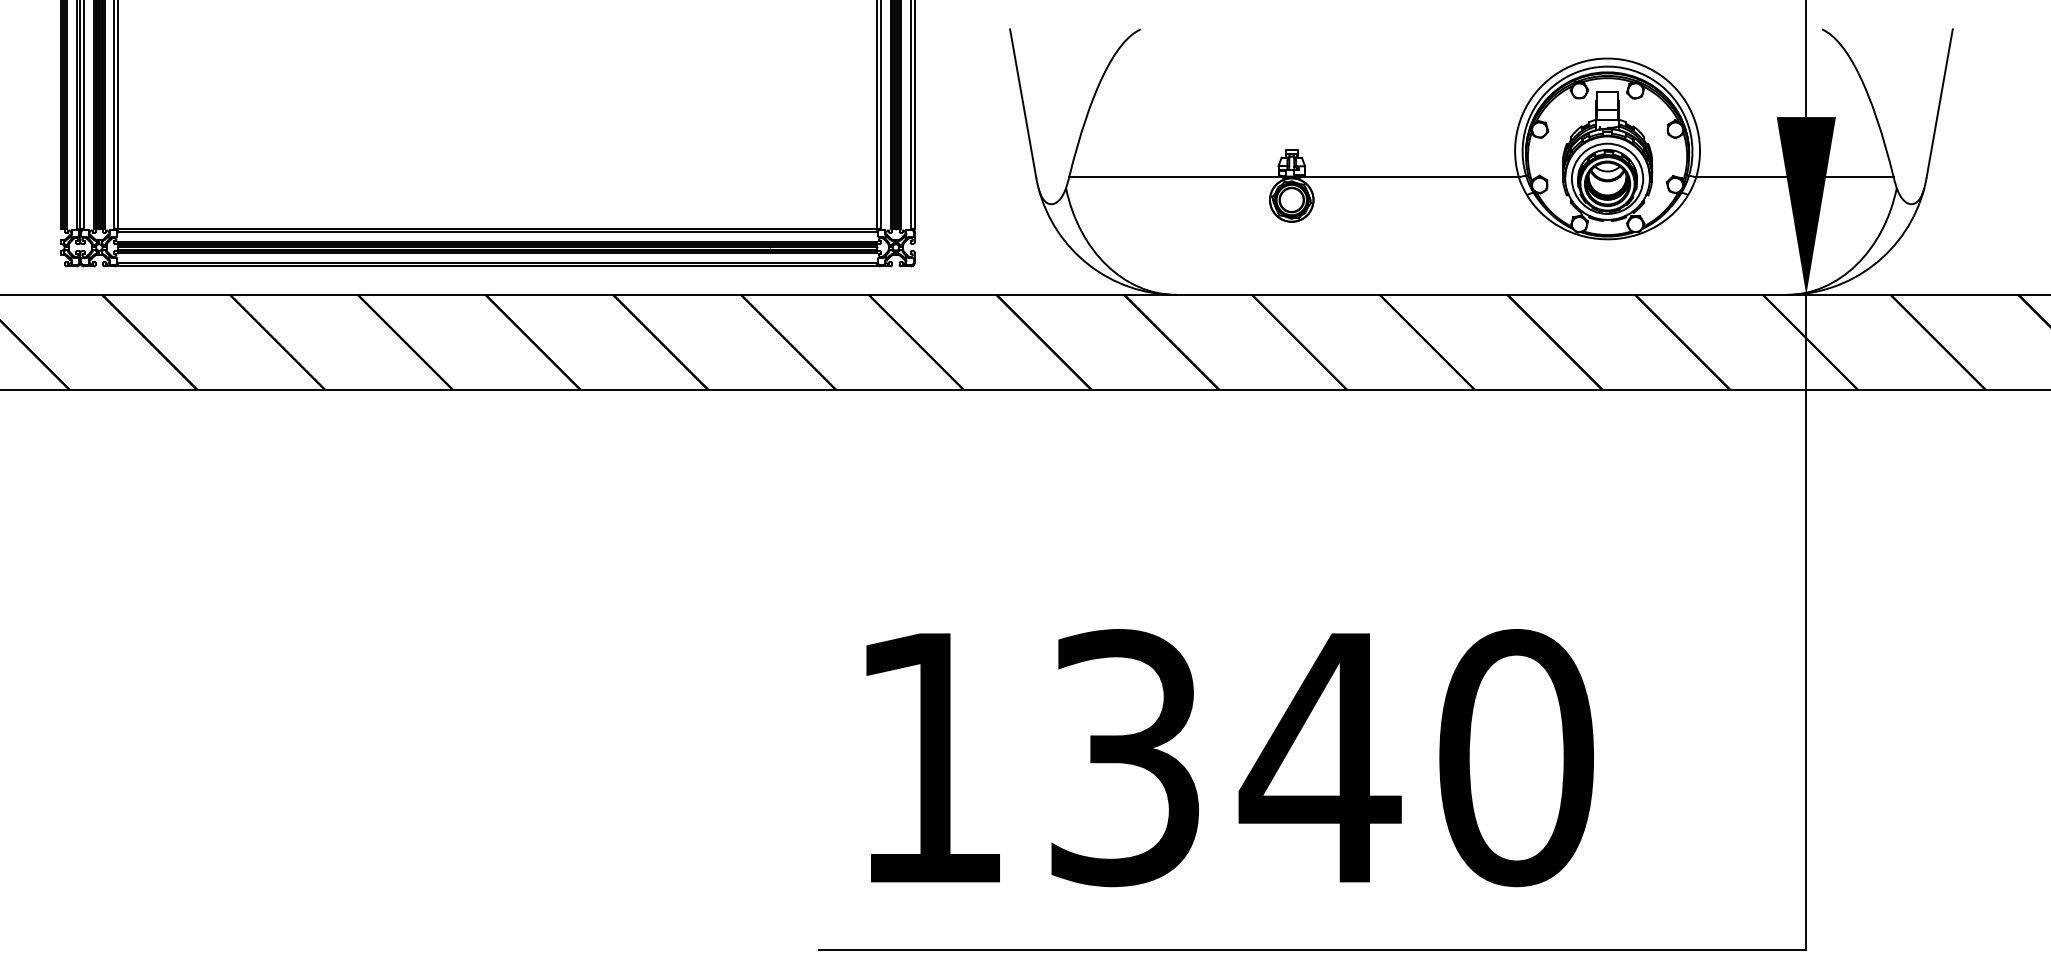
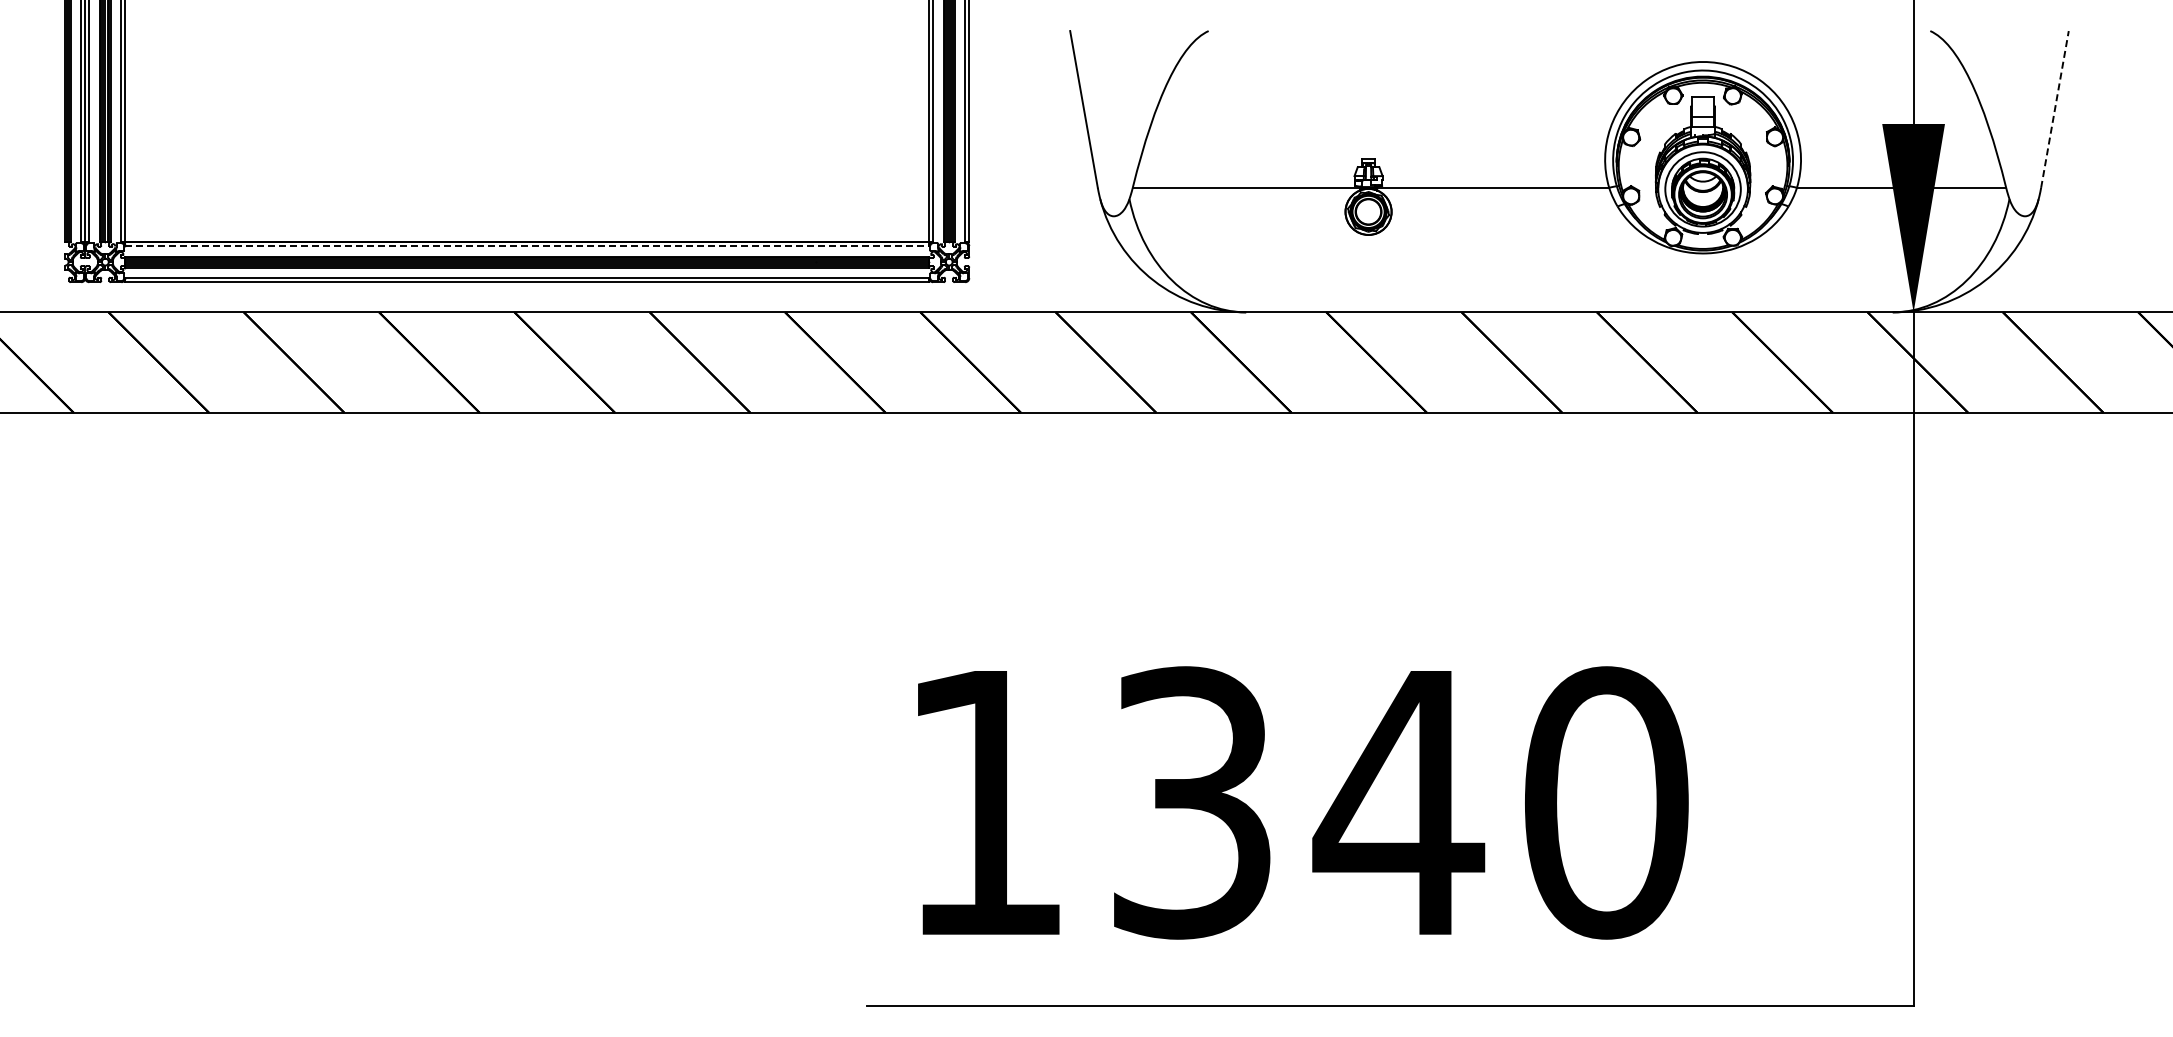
line: (1939, 103) -> (2054, 109), solid -> dashed
line: (497, 232) -> (527, 246), solid -> dashed

